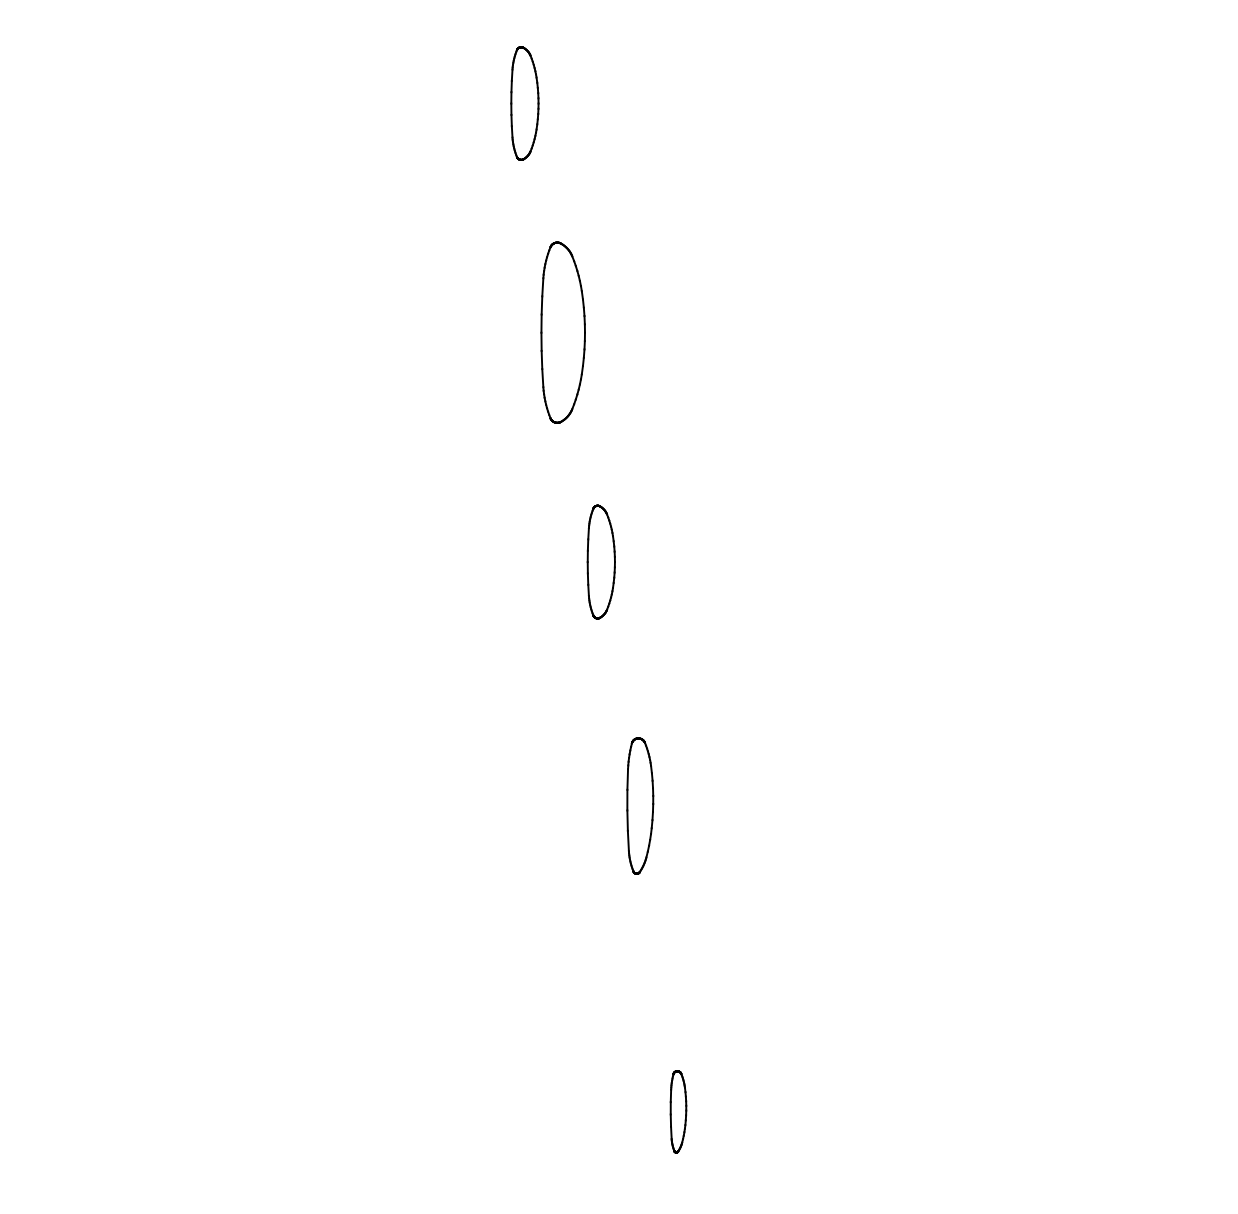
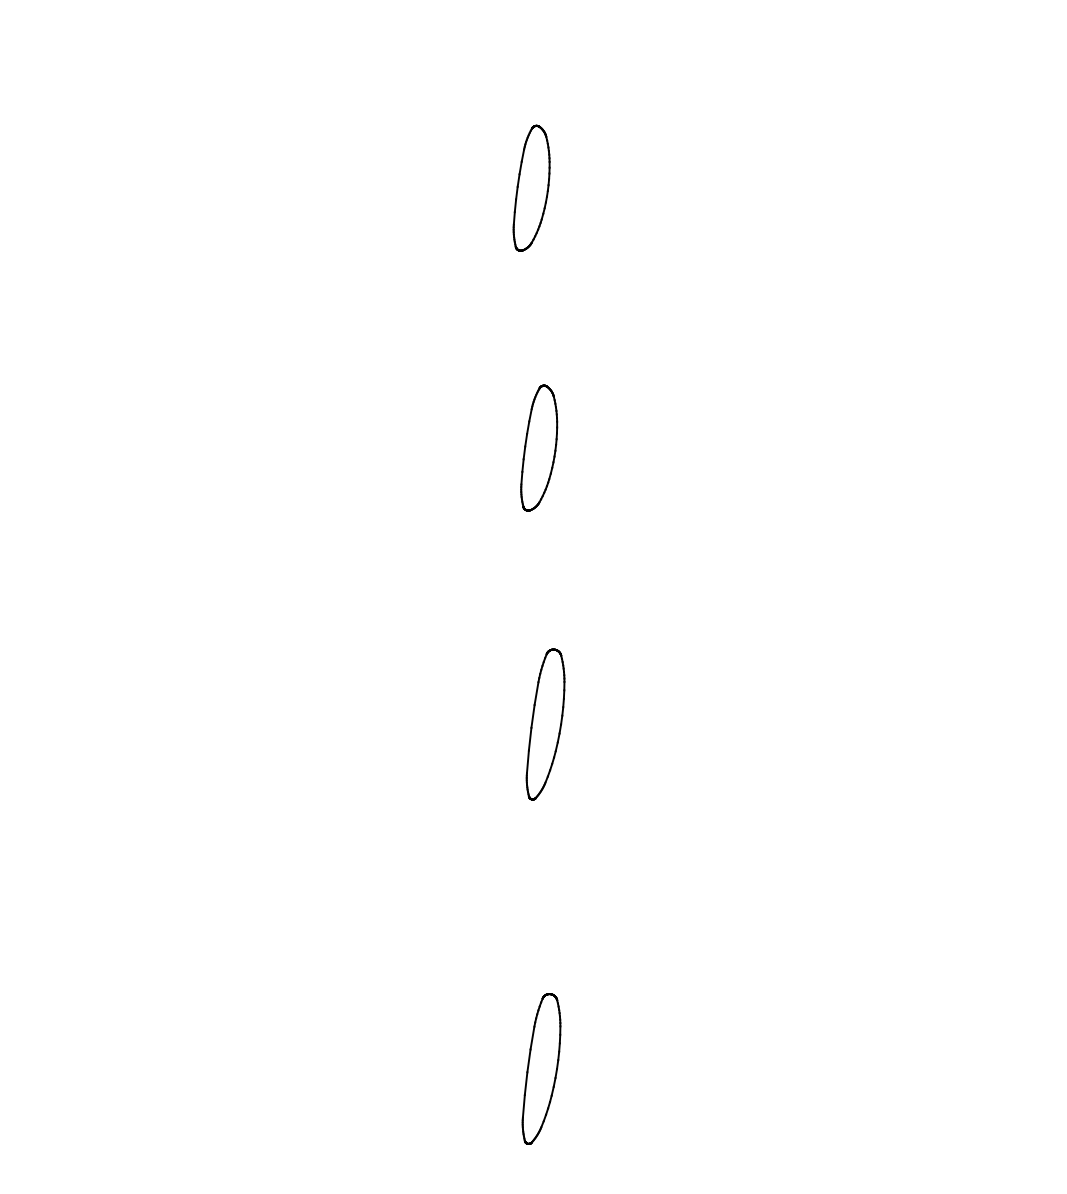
part: (562, 332) -> (532, 188), size x0.62
part: (678, 1111) -> (542, 1069), size x1.67

